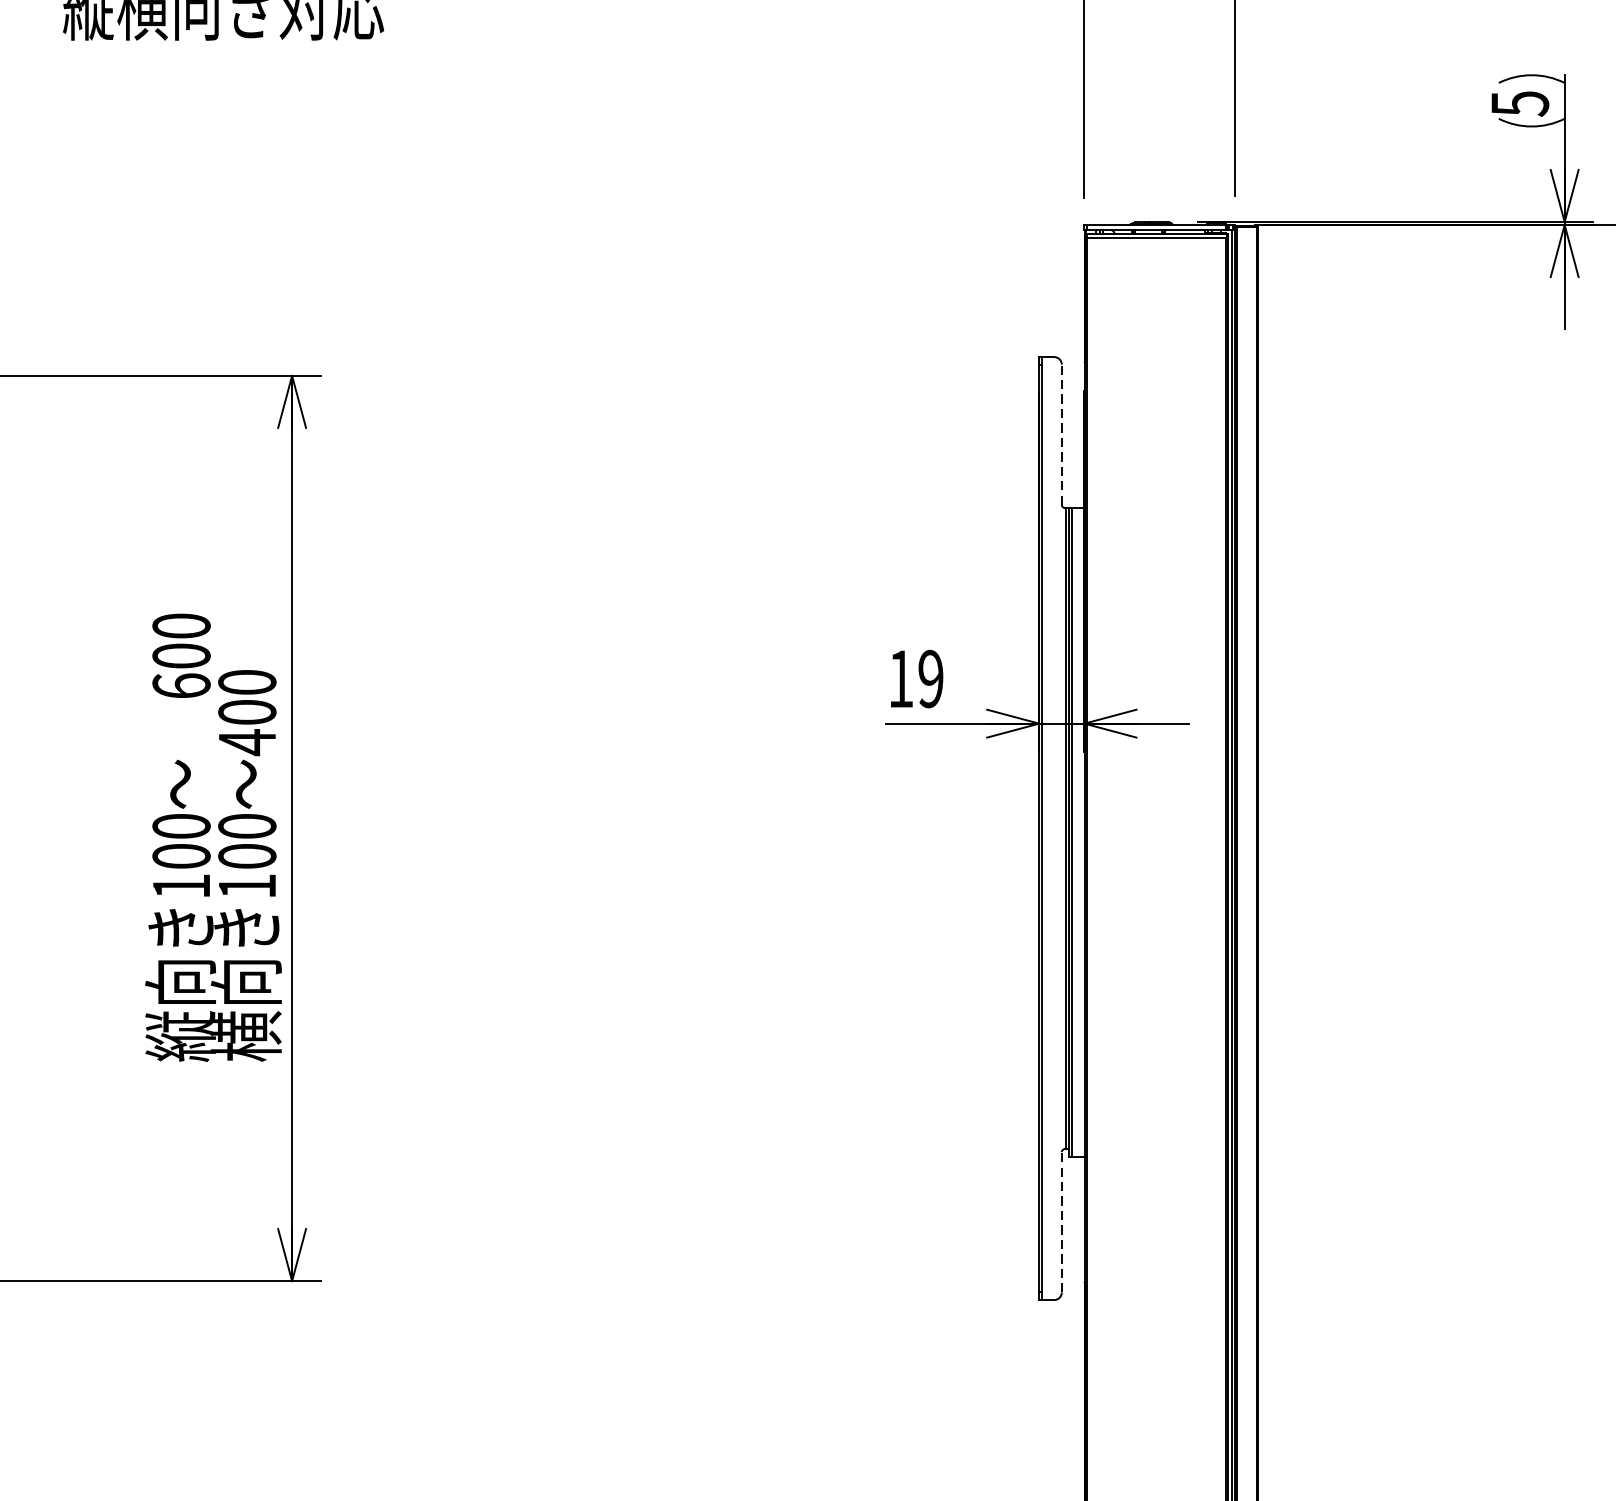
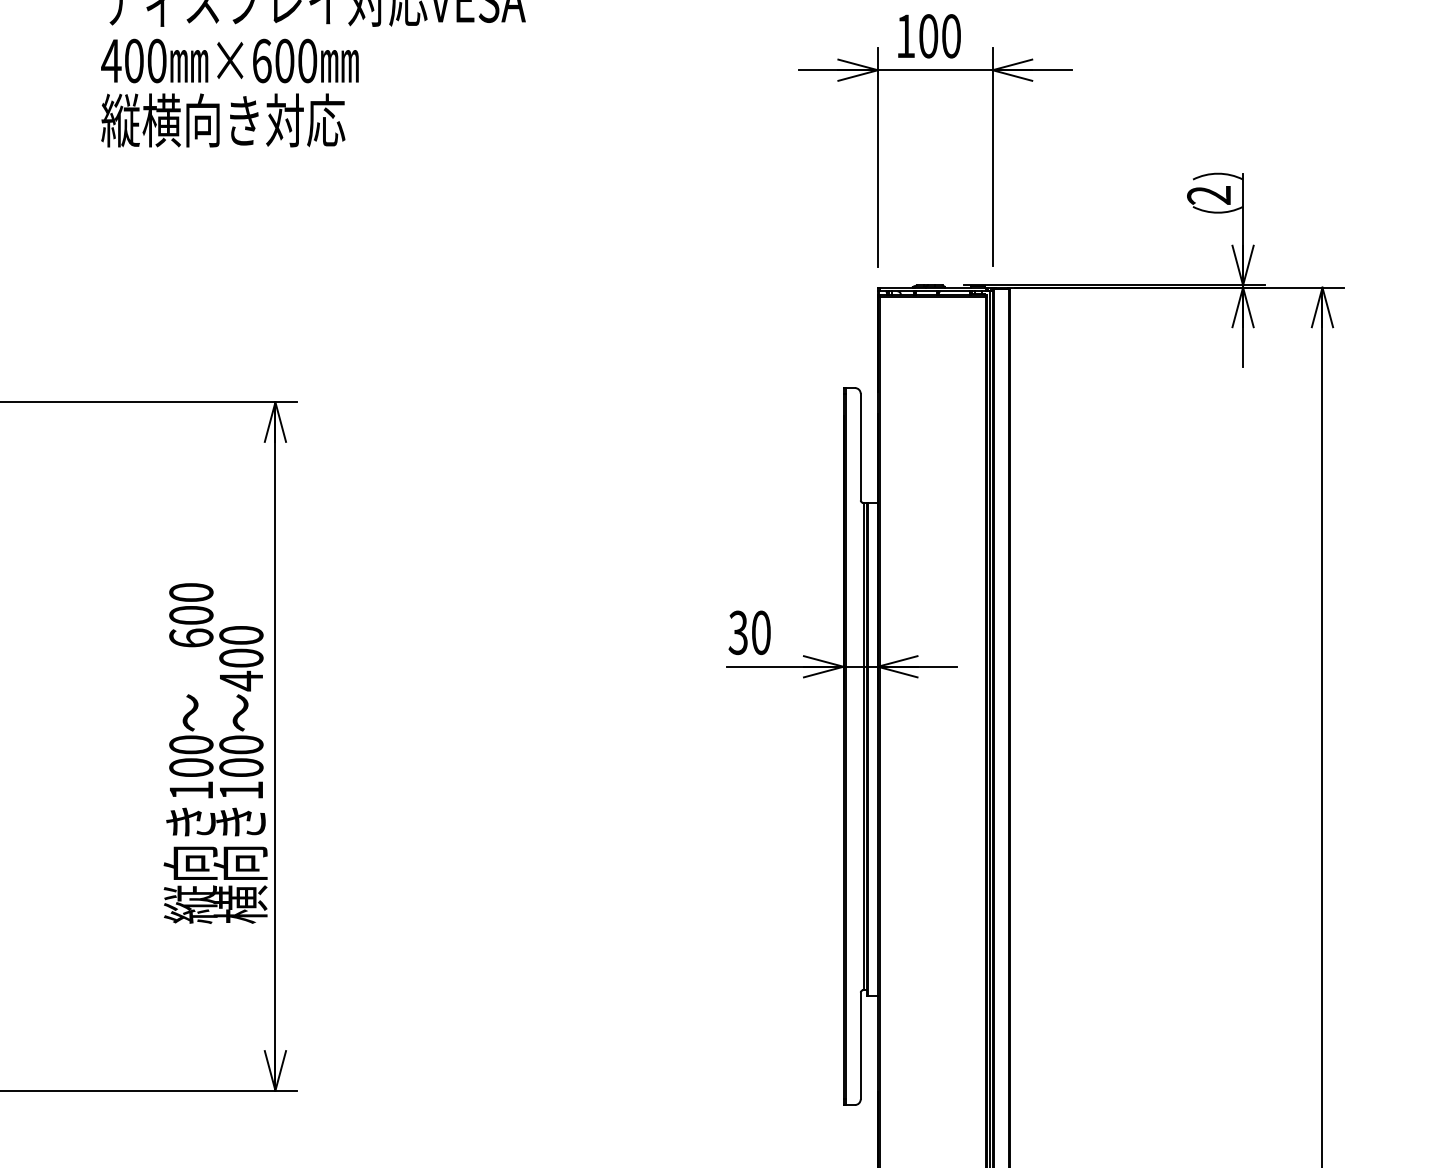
text: (1520, 103) -> (1209, 195), 5 -> 2
line: (1061, 433) -> (860, 446), dashed -> solid
text: (915, 678) -> (749, 632), 19 -> 30
line: (1061, 1221) -> (860, 1045), dashed -> solid

